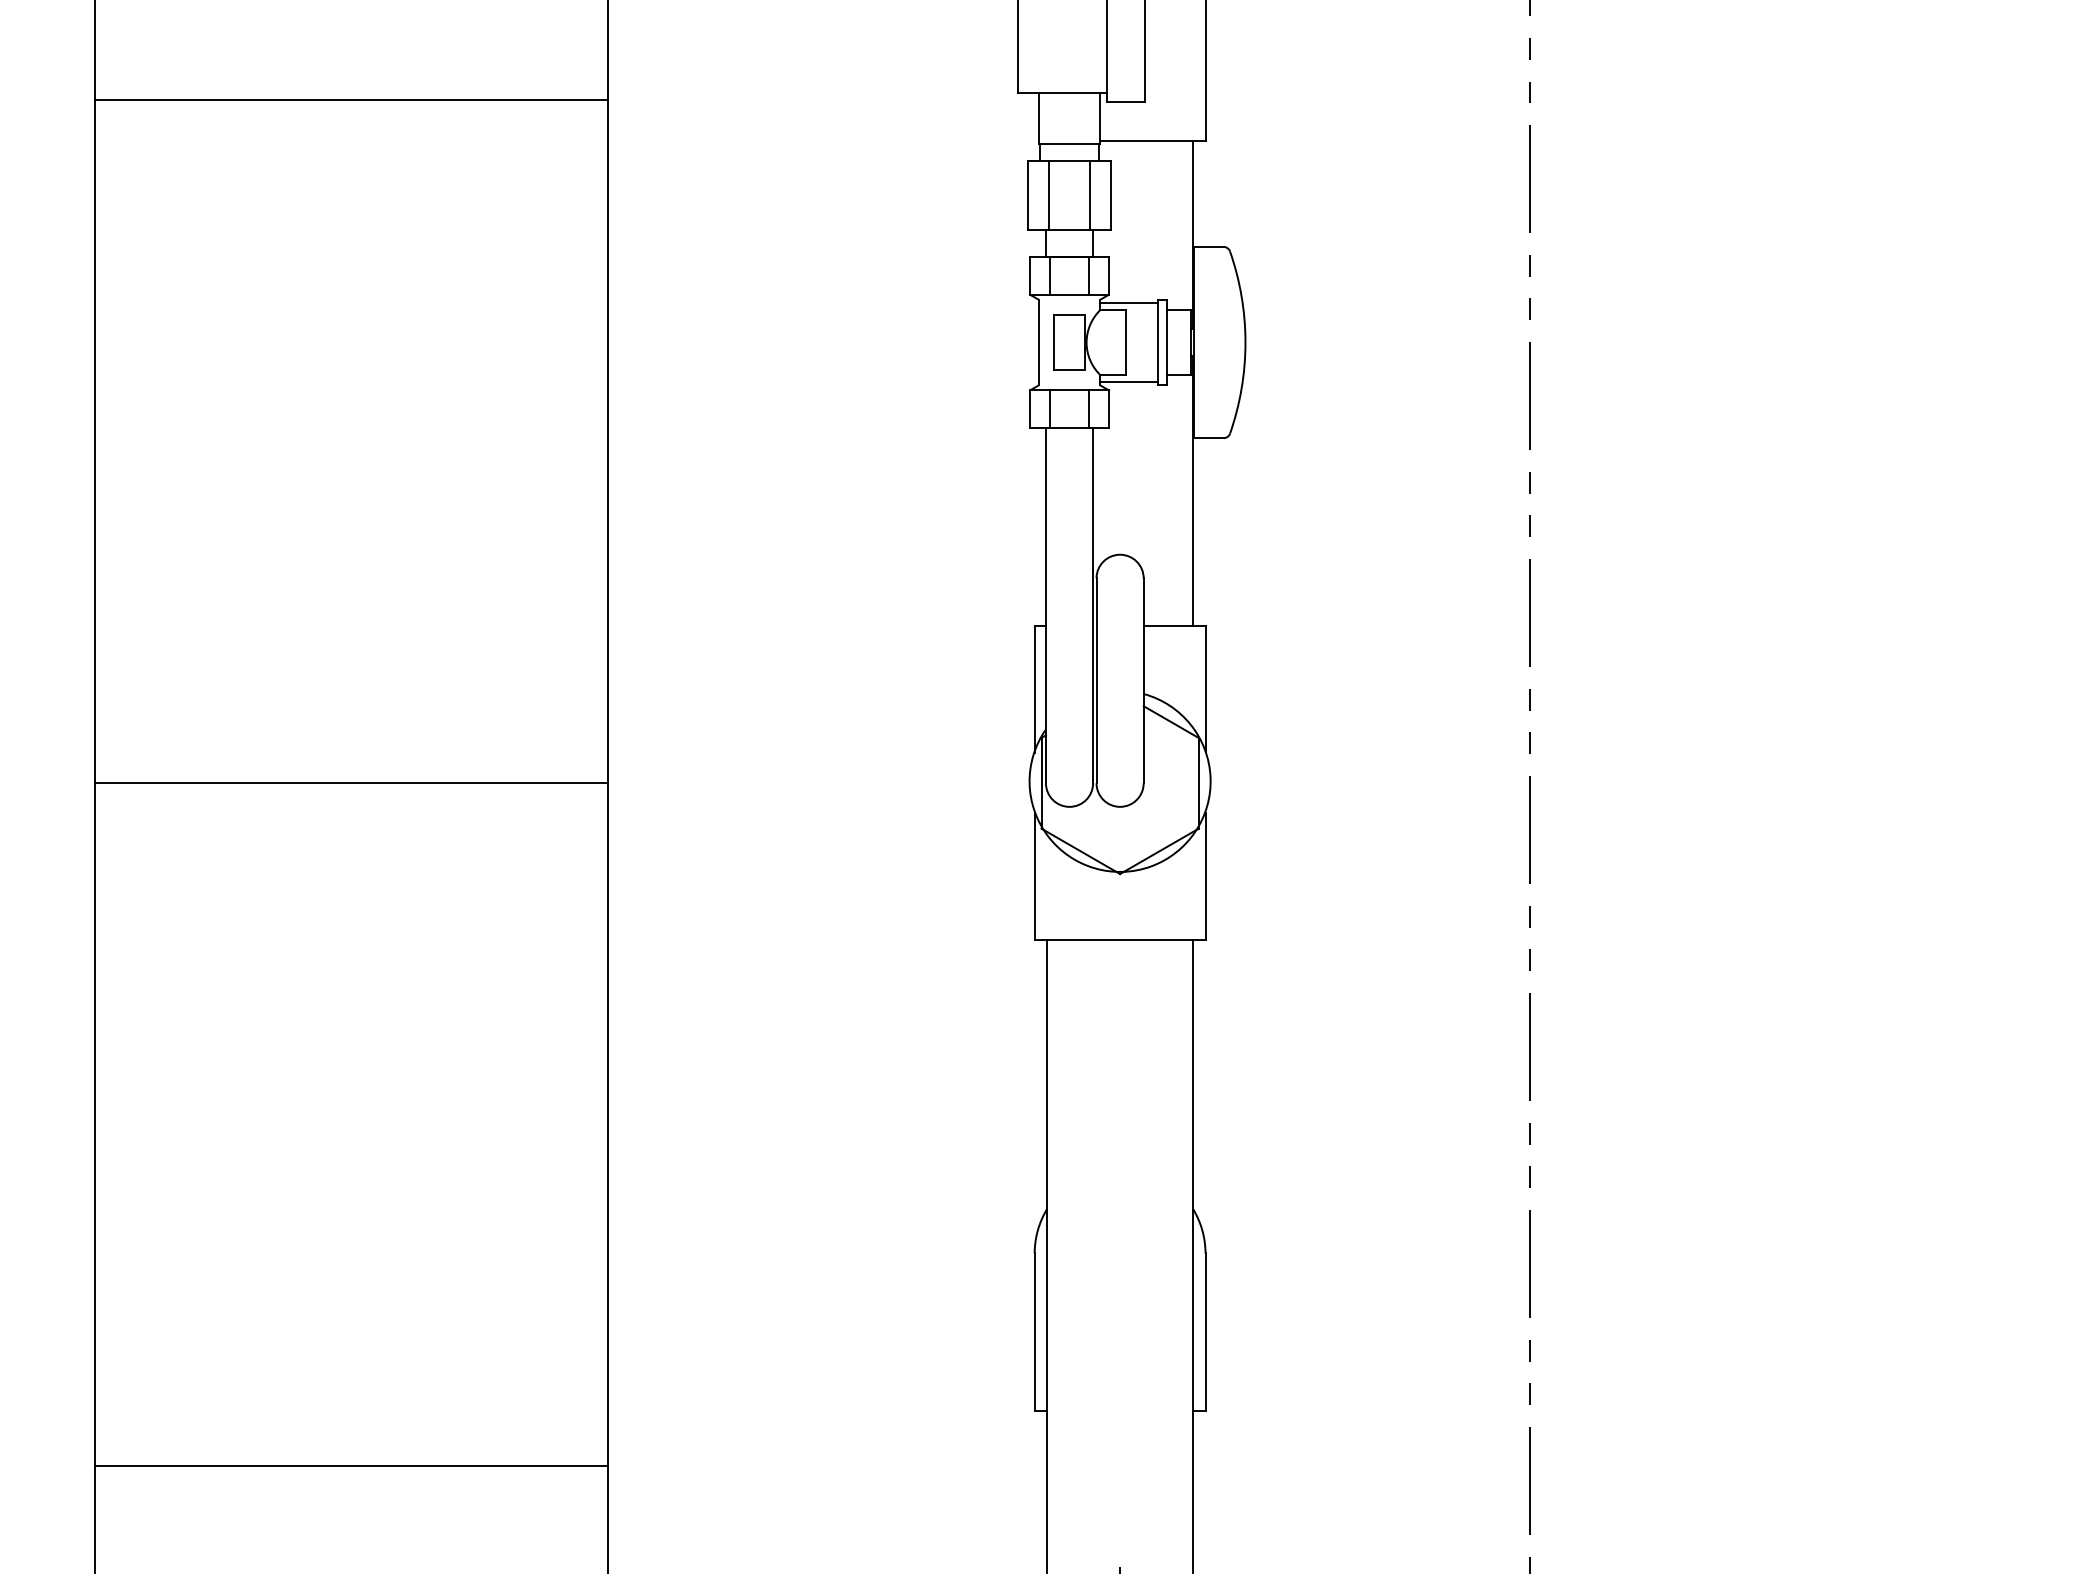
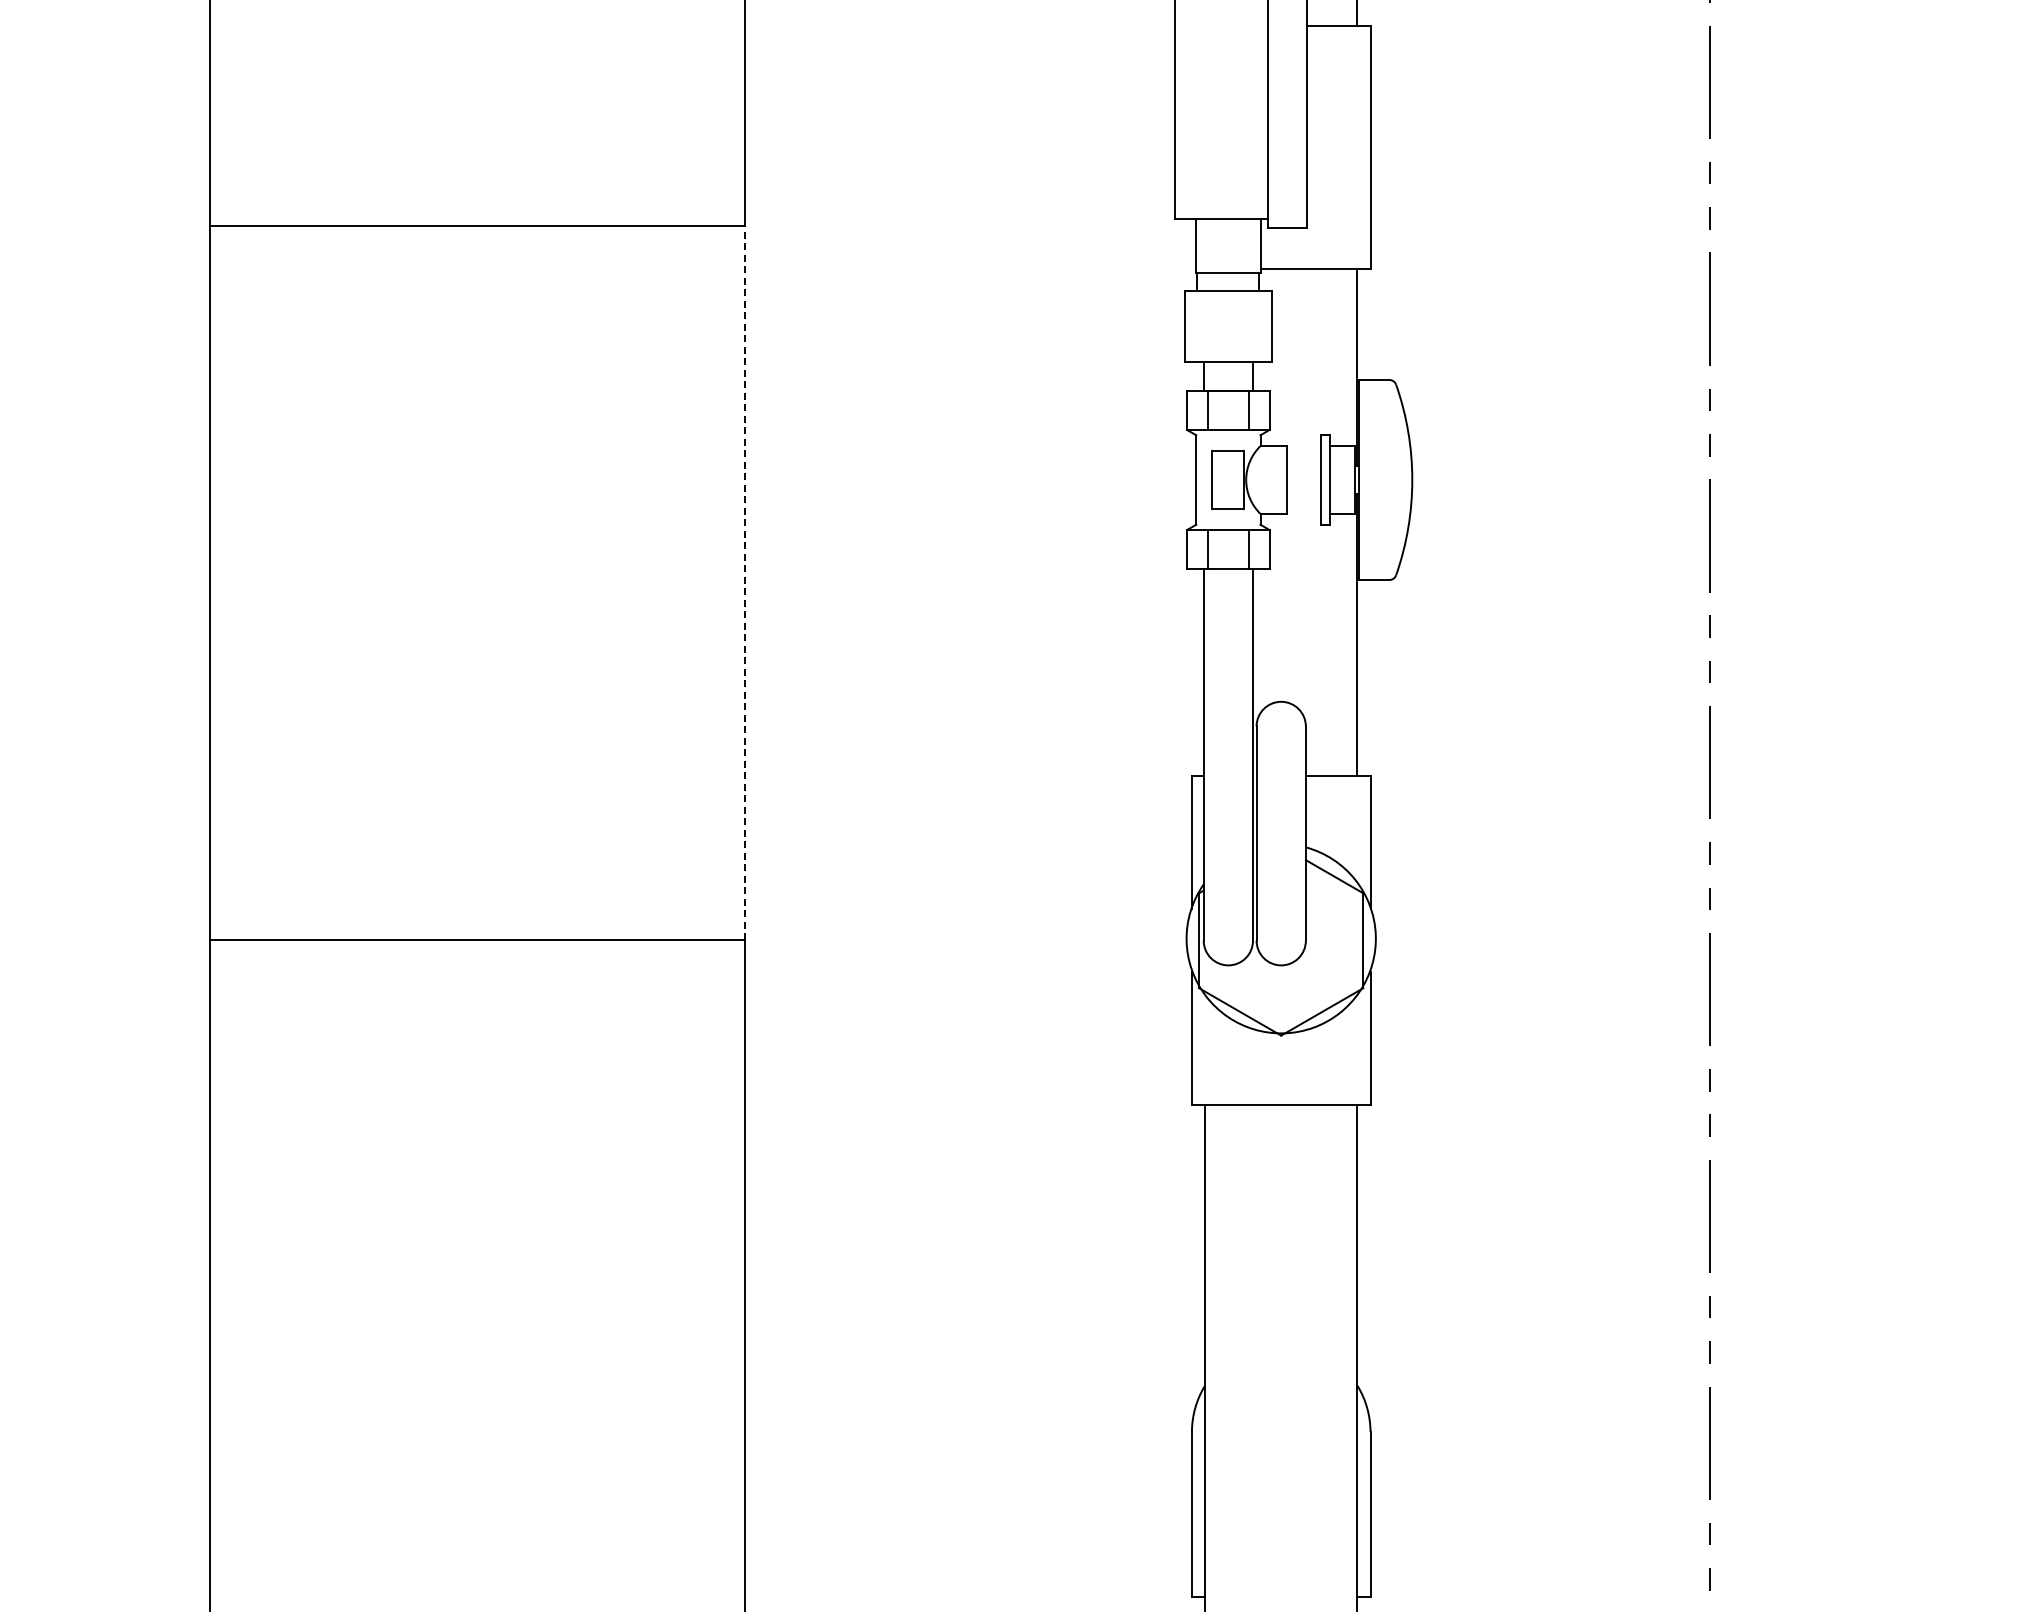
line: (1048, 195) -> (1206, 326), removed
line: (1090, 195) -> (1250, 326), removed
line: (1129, 303) -> (1291, 439), removed
line: (1129, 381) -> (1291, 520), removed
line: (607, 441) -> (745, 583), solid -> dashed

